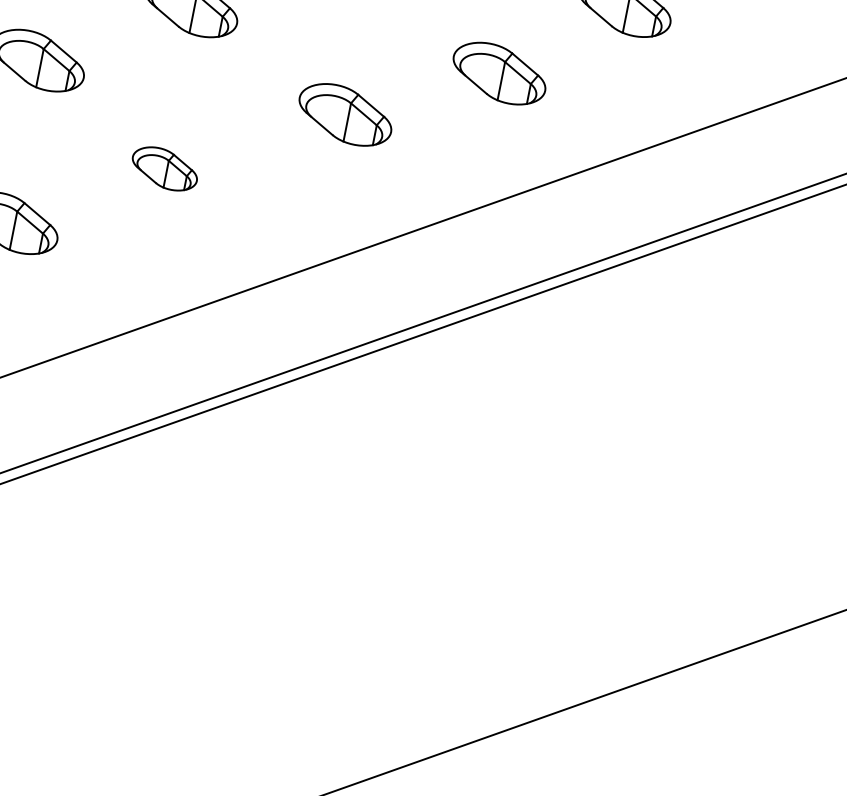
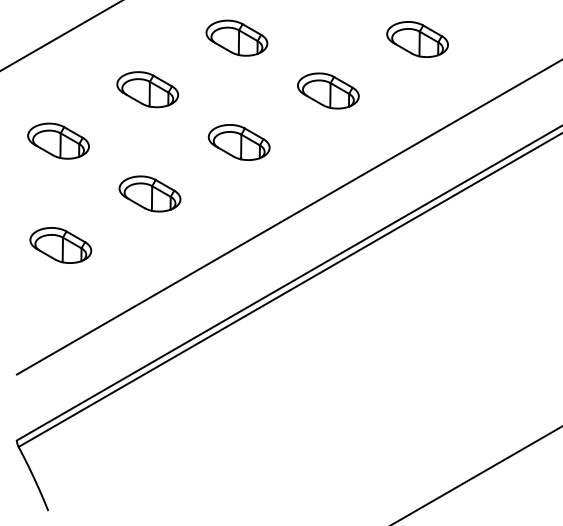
part: (499, 72) -> (328, 90), moved
part: (344, 114) -> (238, 142), moved
part: (164, 168) -> (149, 193), size x1.43

